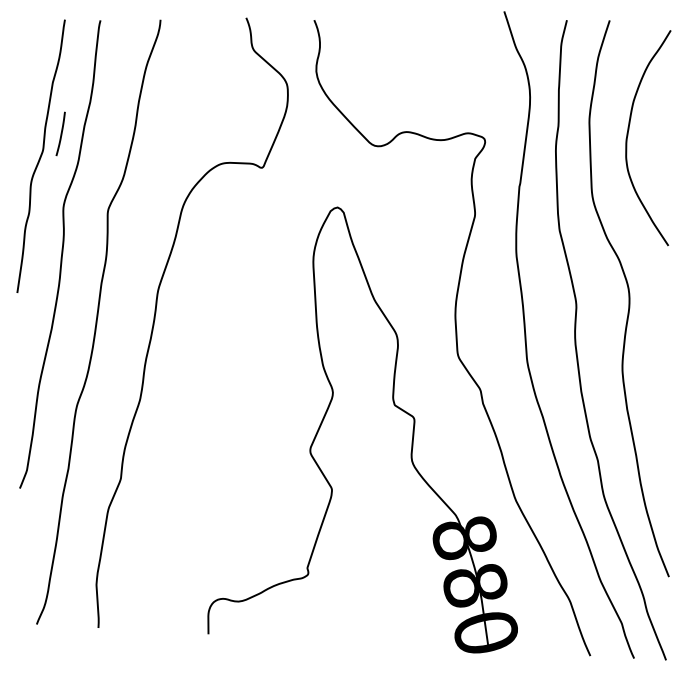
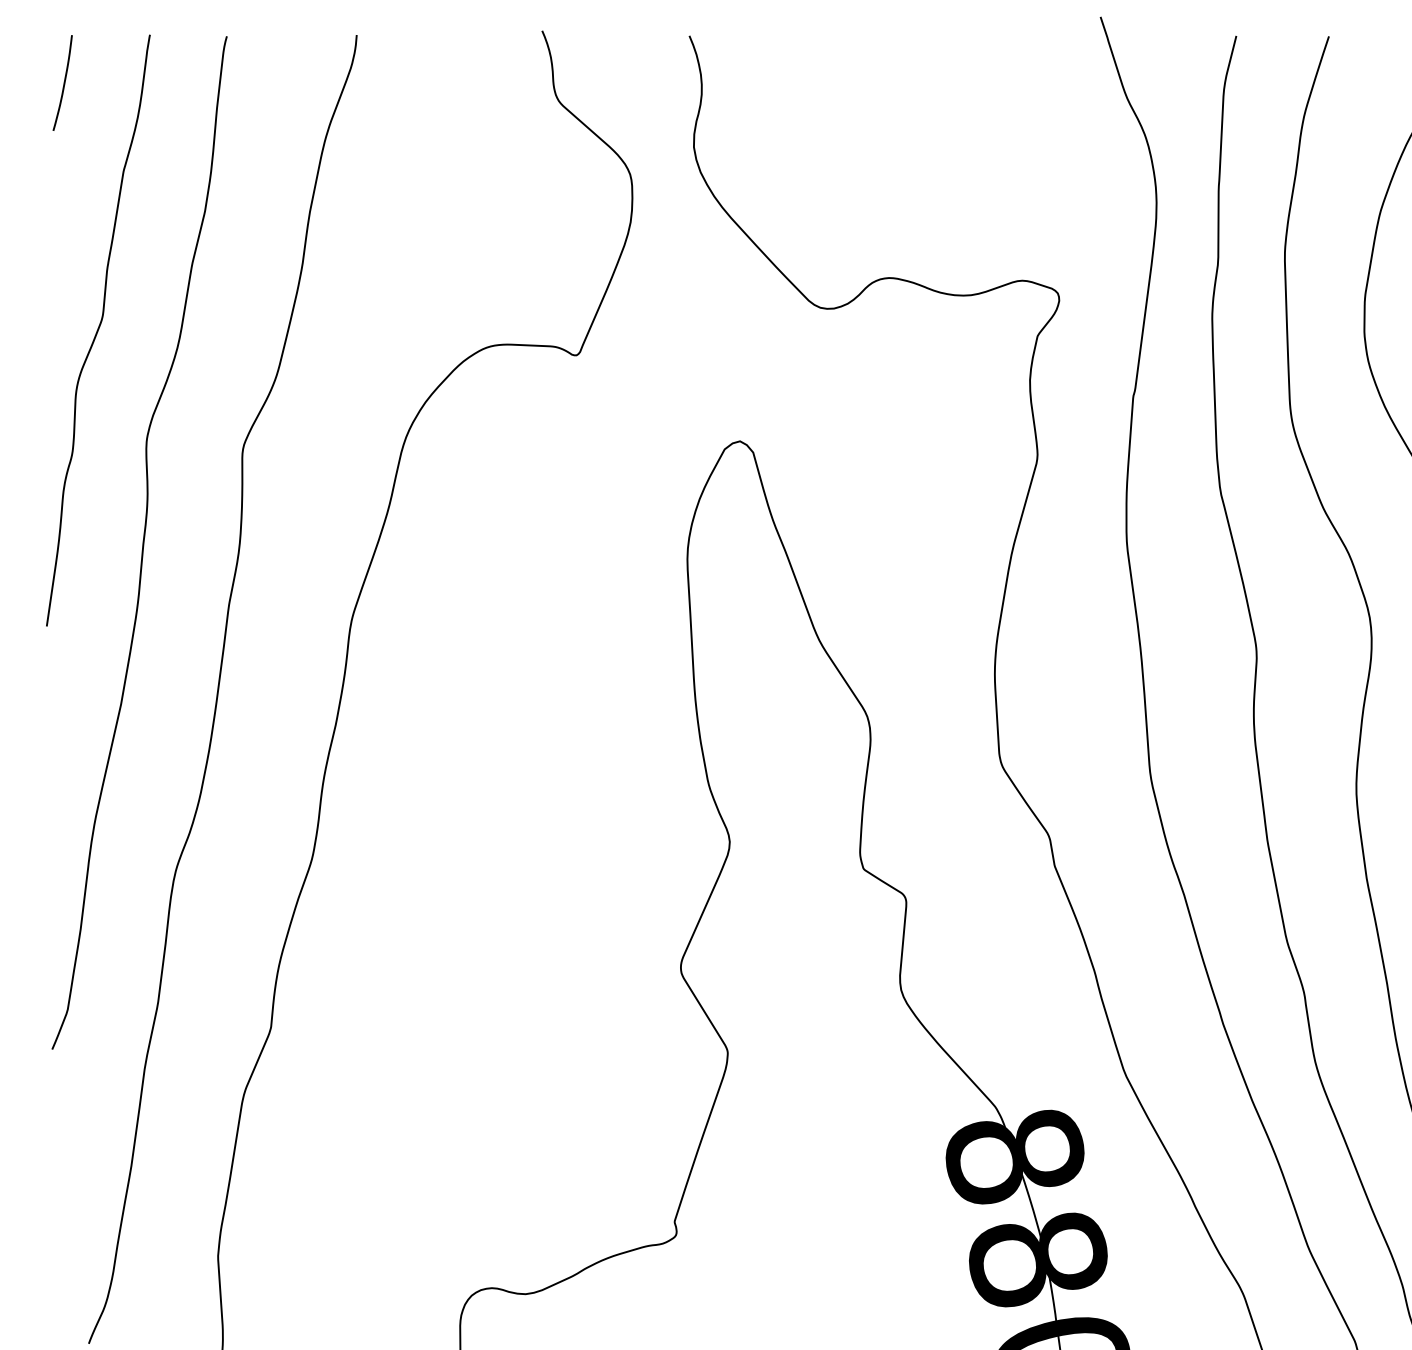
line: (60, 133) -> (62, 82), moved

